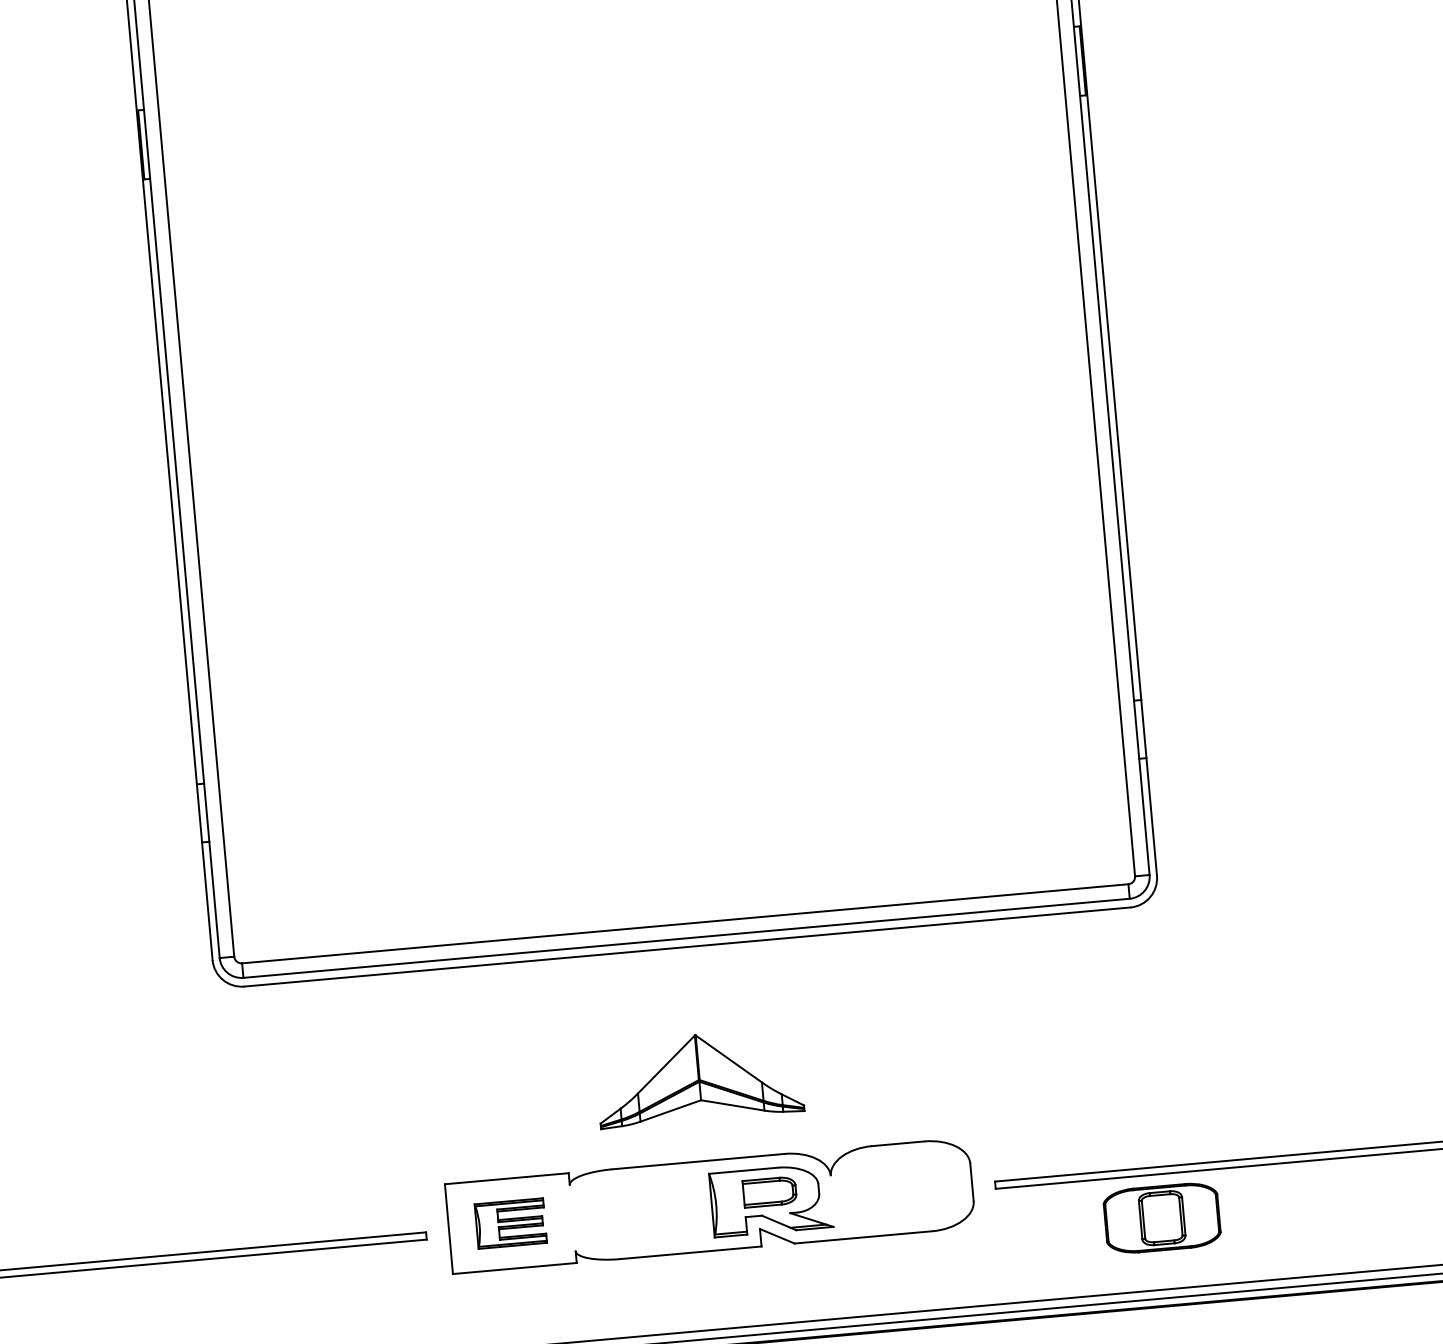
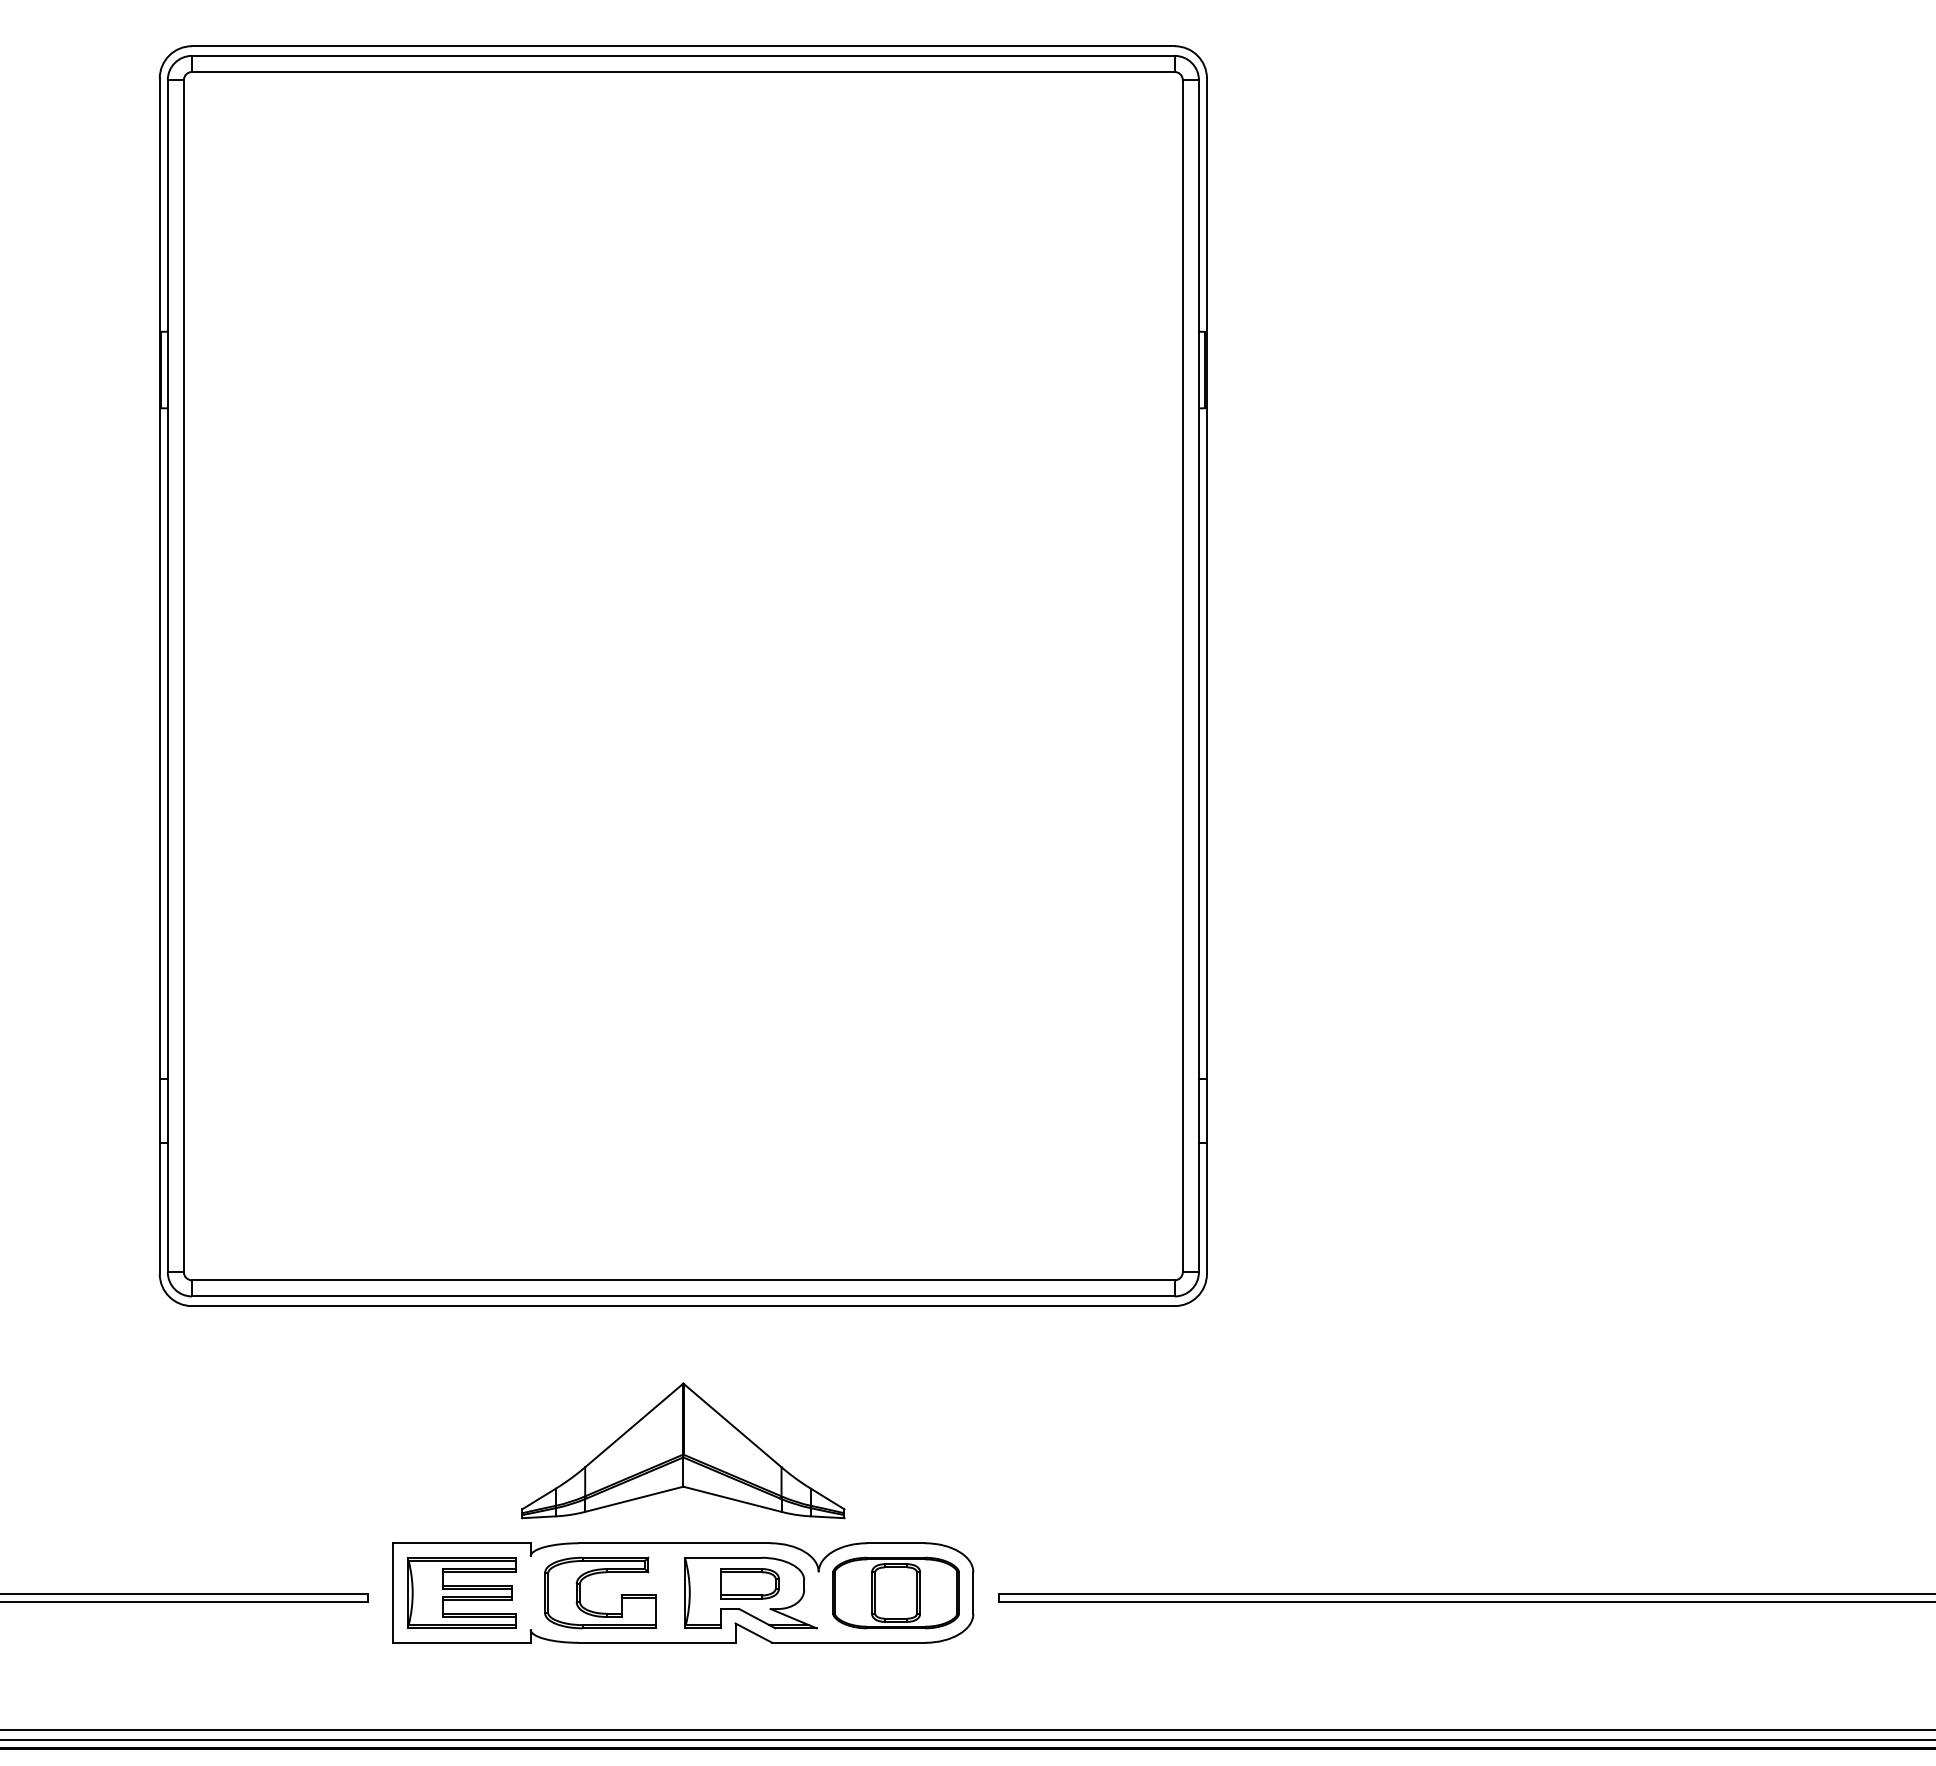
part: (699, 1077) -> (683, 1450), size x1.43
part: (630, 1196) -> (596, 1574), added
part: (1161, 1217) -> (895, 1592), moved
part: (510, 1223) -> (461, 1592), size x1.43

